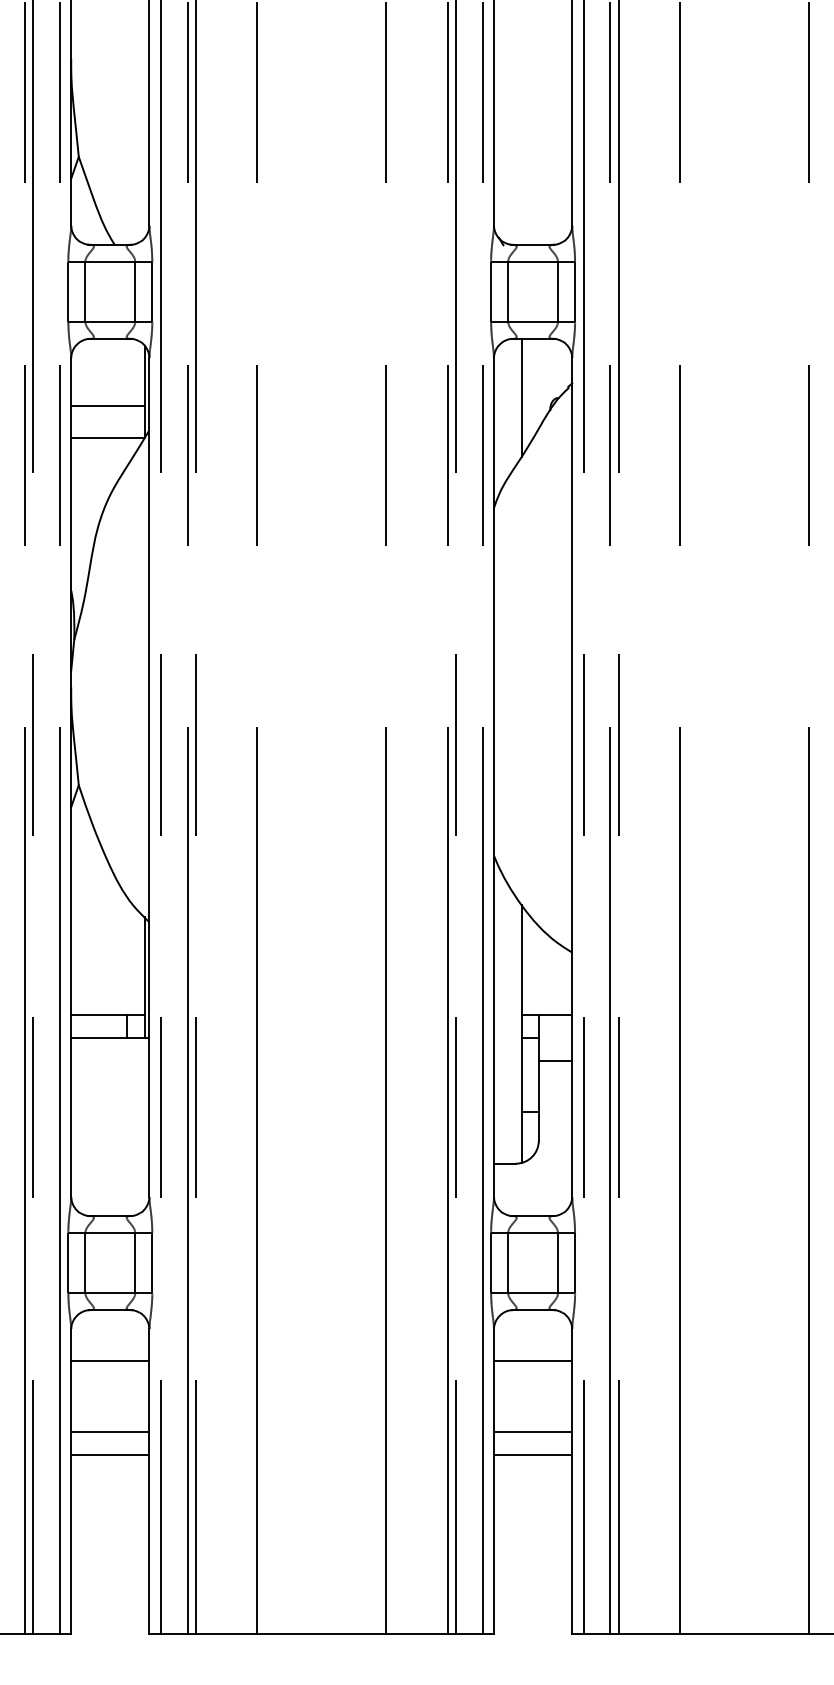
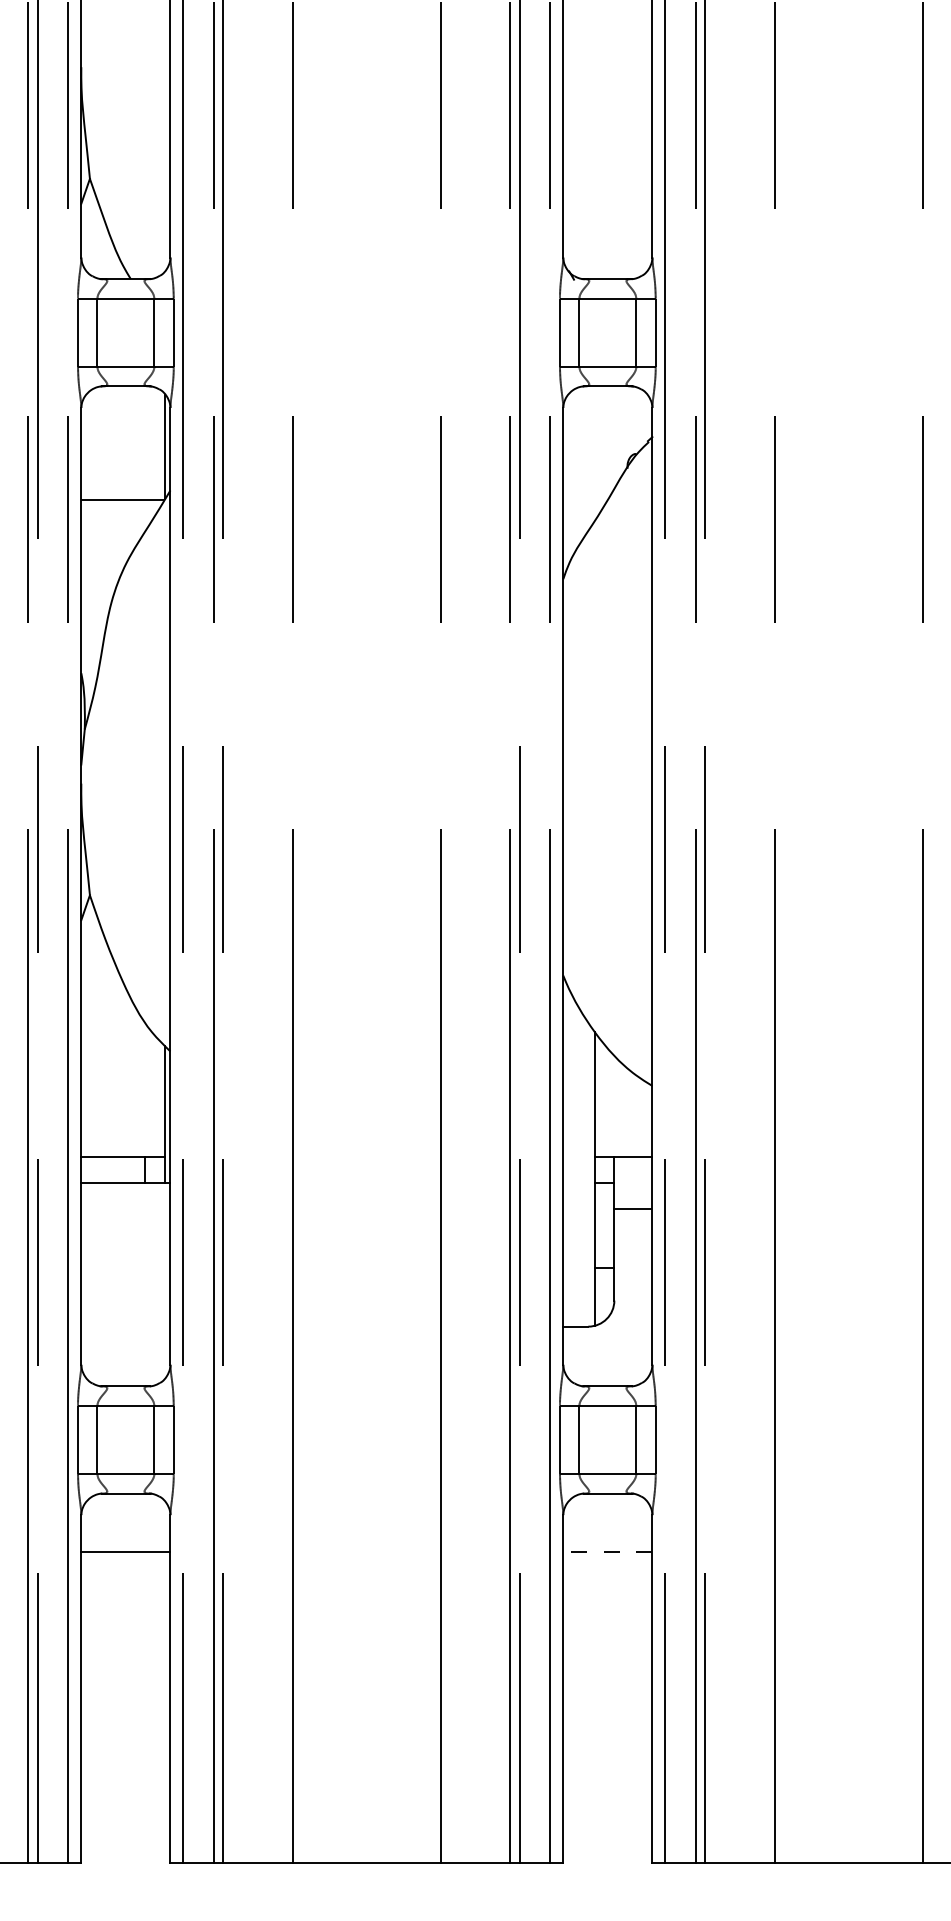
line: (521, 397) -> (594, 453), removed
line: (107, 405) -> (122, 462), removed
line: (532, 1361) -> (607, 1552), solid -> dashed
line: (110, 1432) -> (126, 1633), removed
line: (533, 1432) -> (608, 1633), removed
line: (110, 1455) -> (126, 1659), removed
line: (533, 1455) -> (608, 1659), removed

